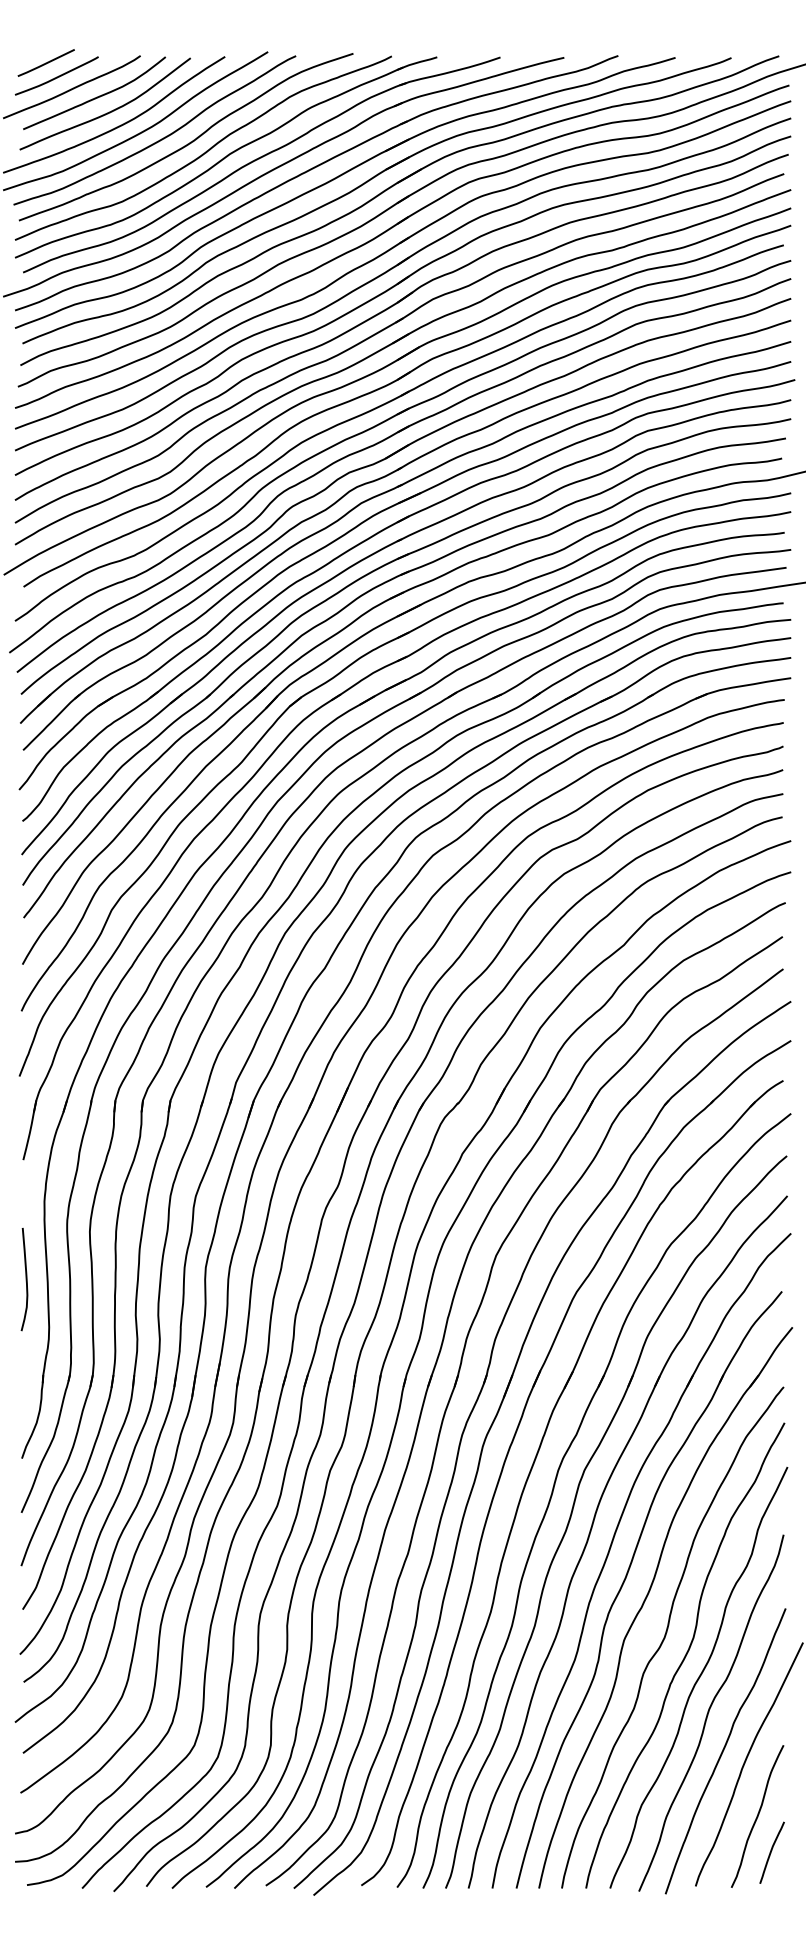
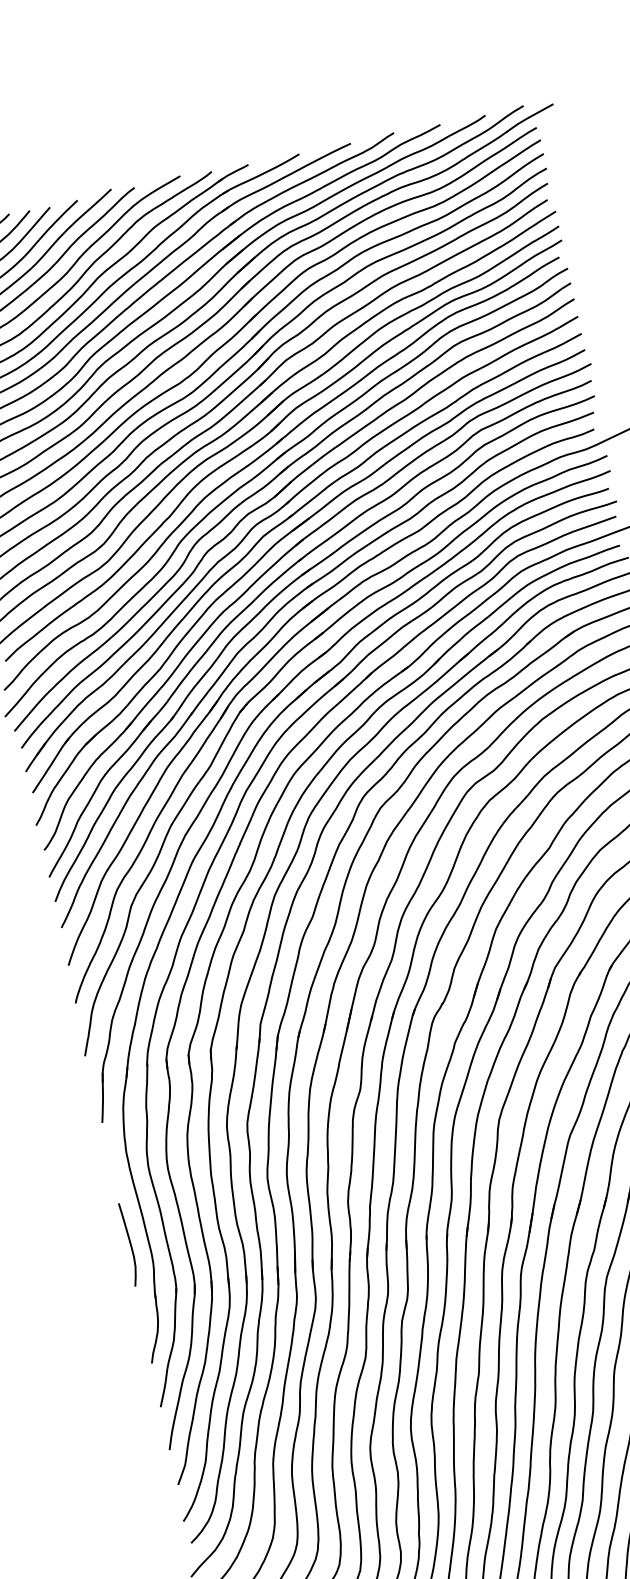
curve: (25, 1279) -> (129, 1244), moved

